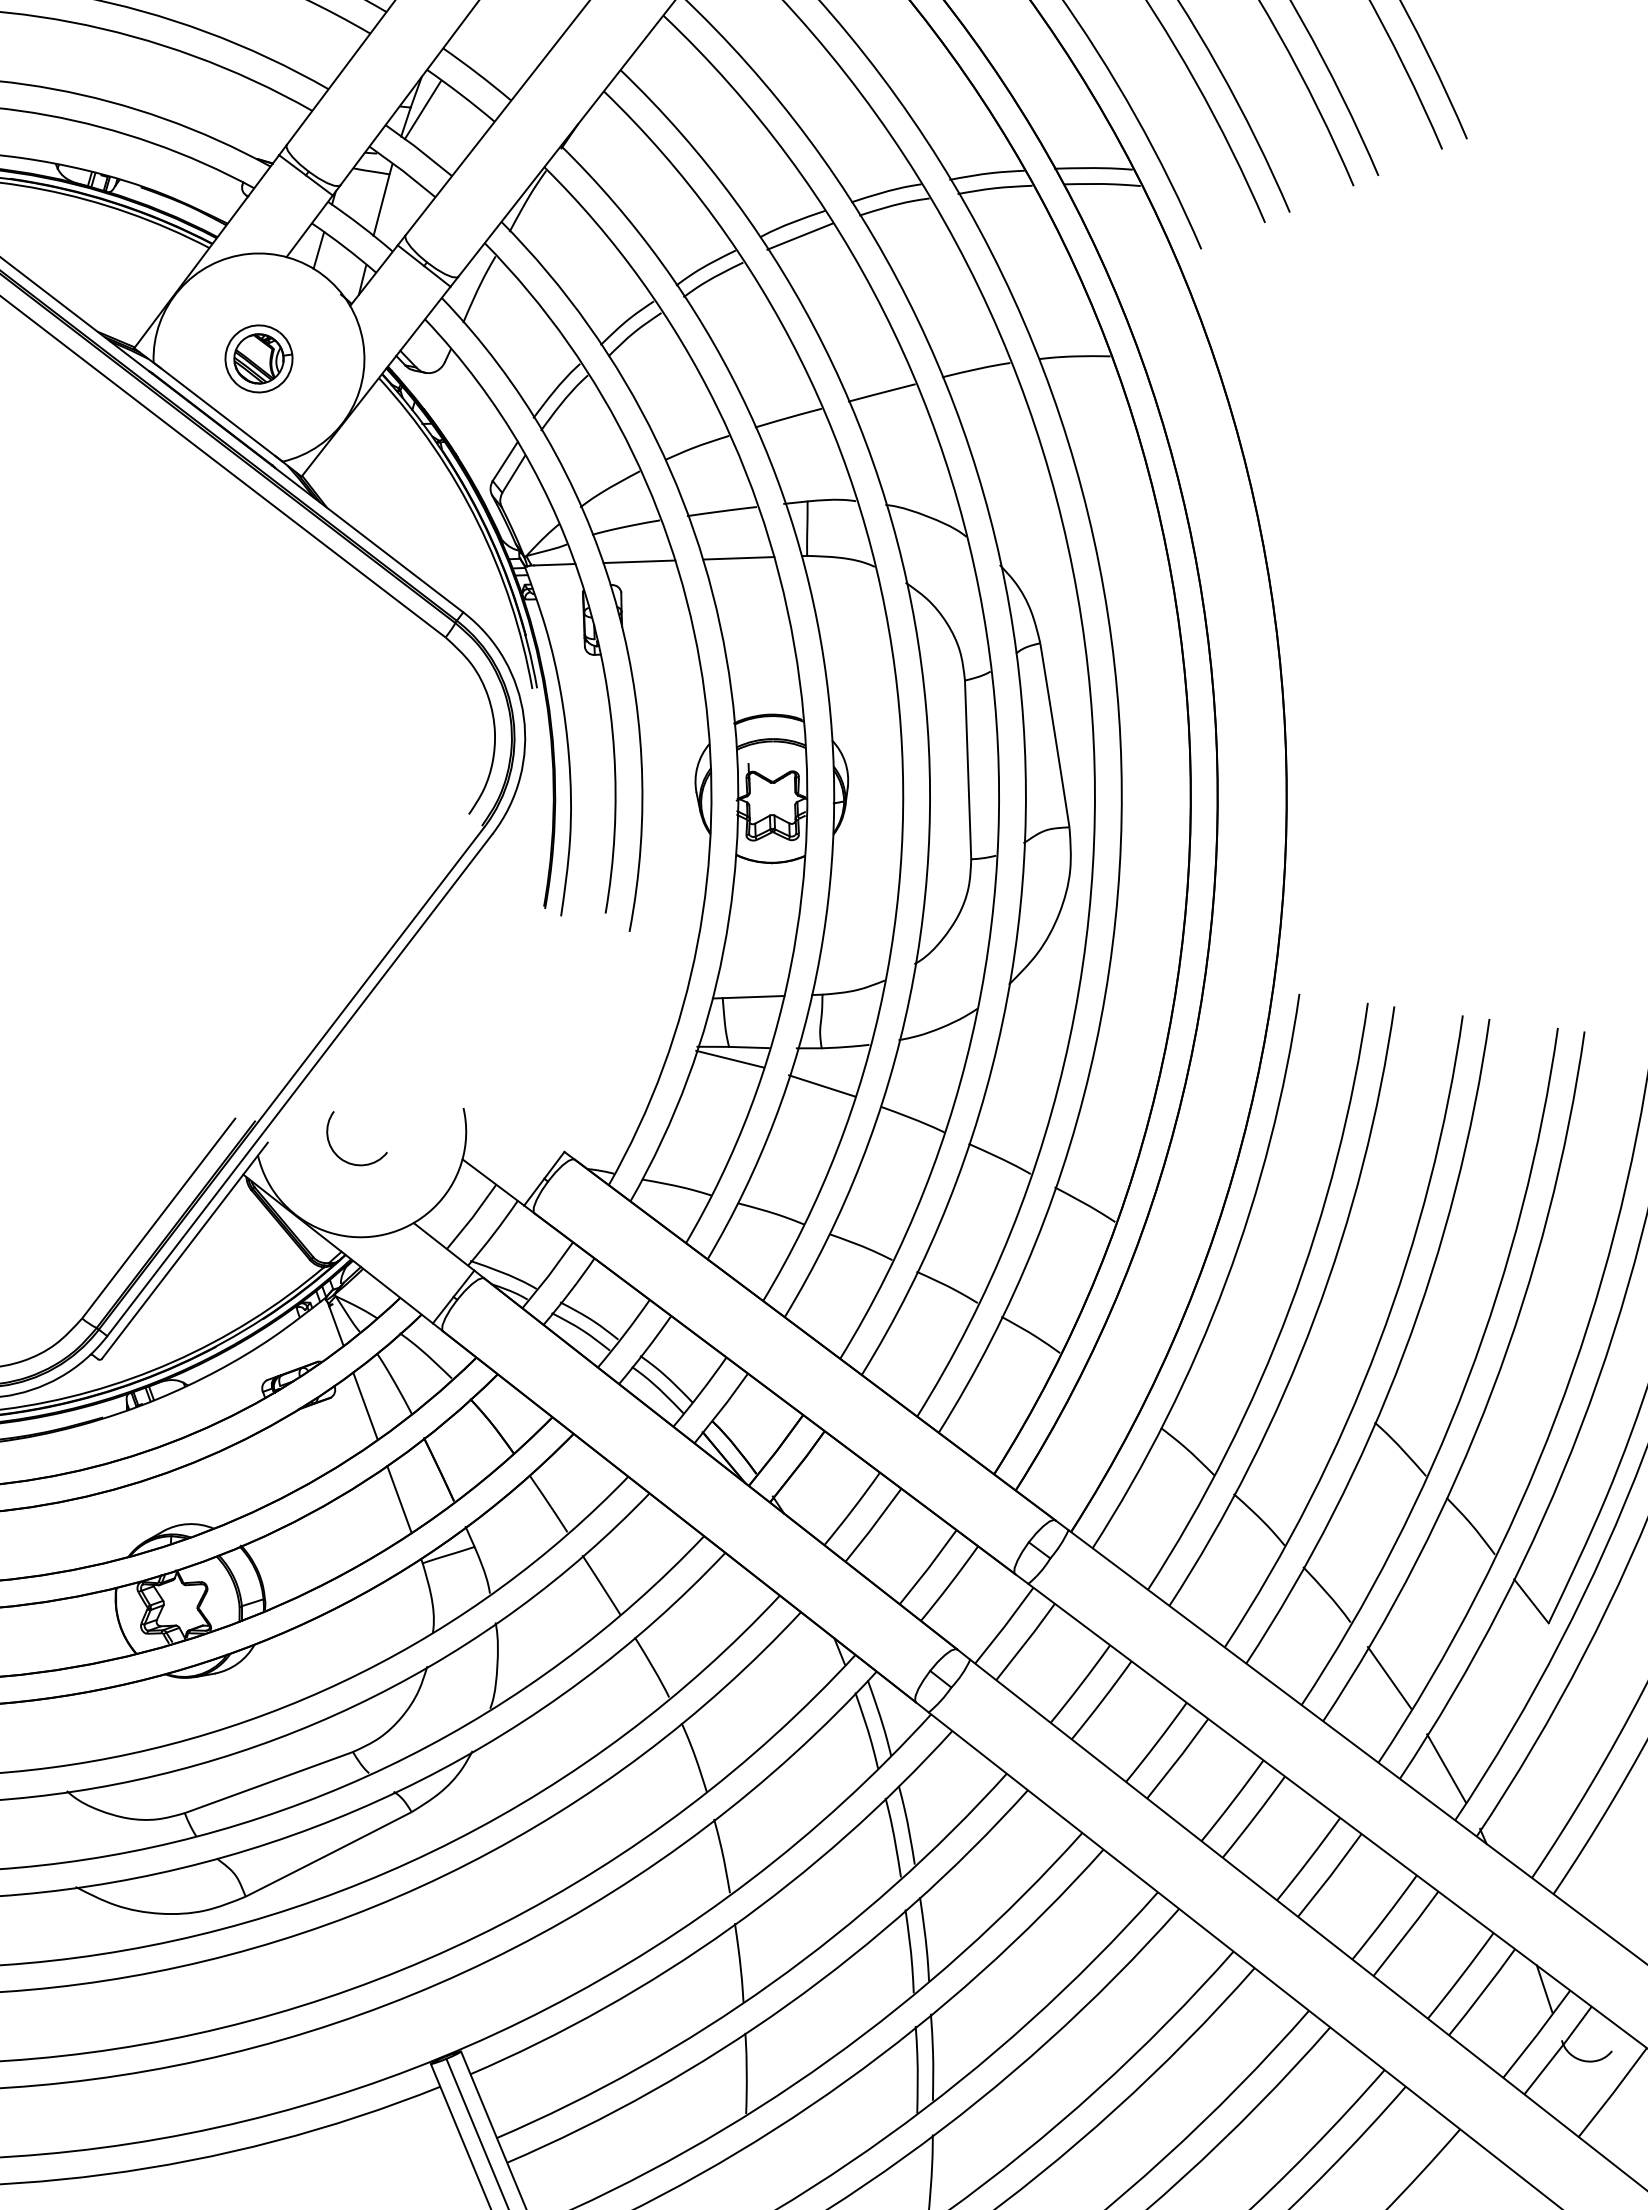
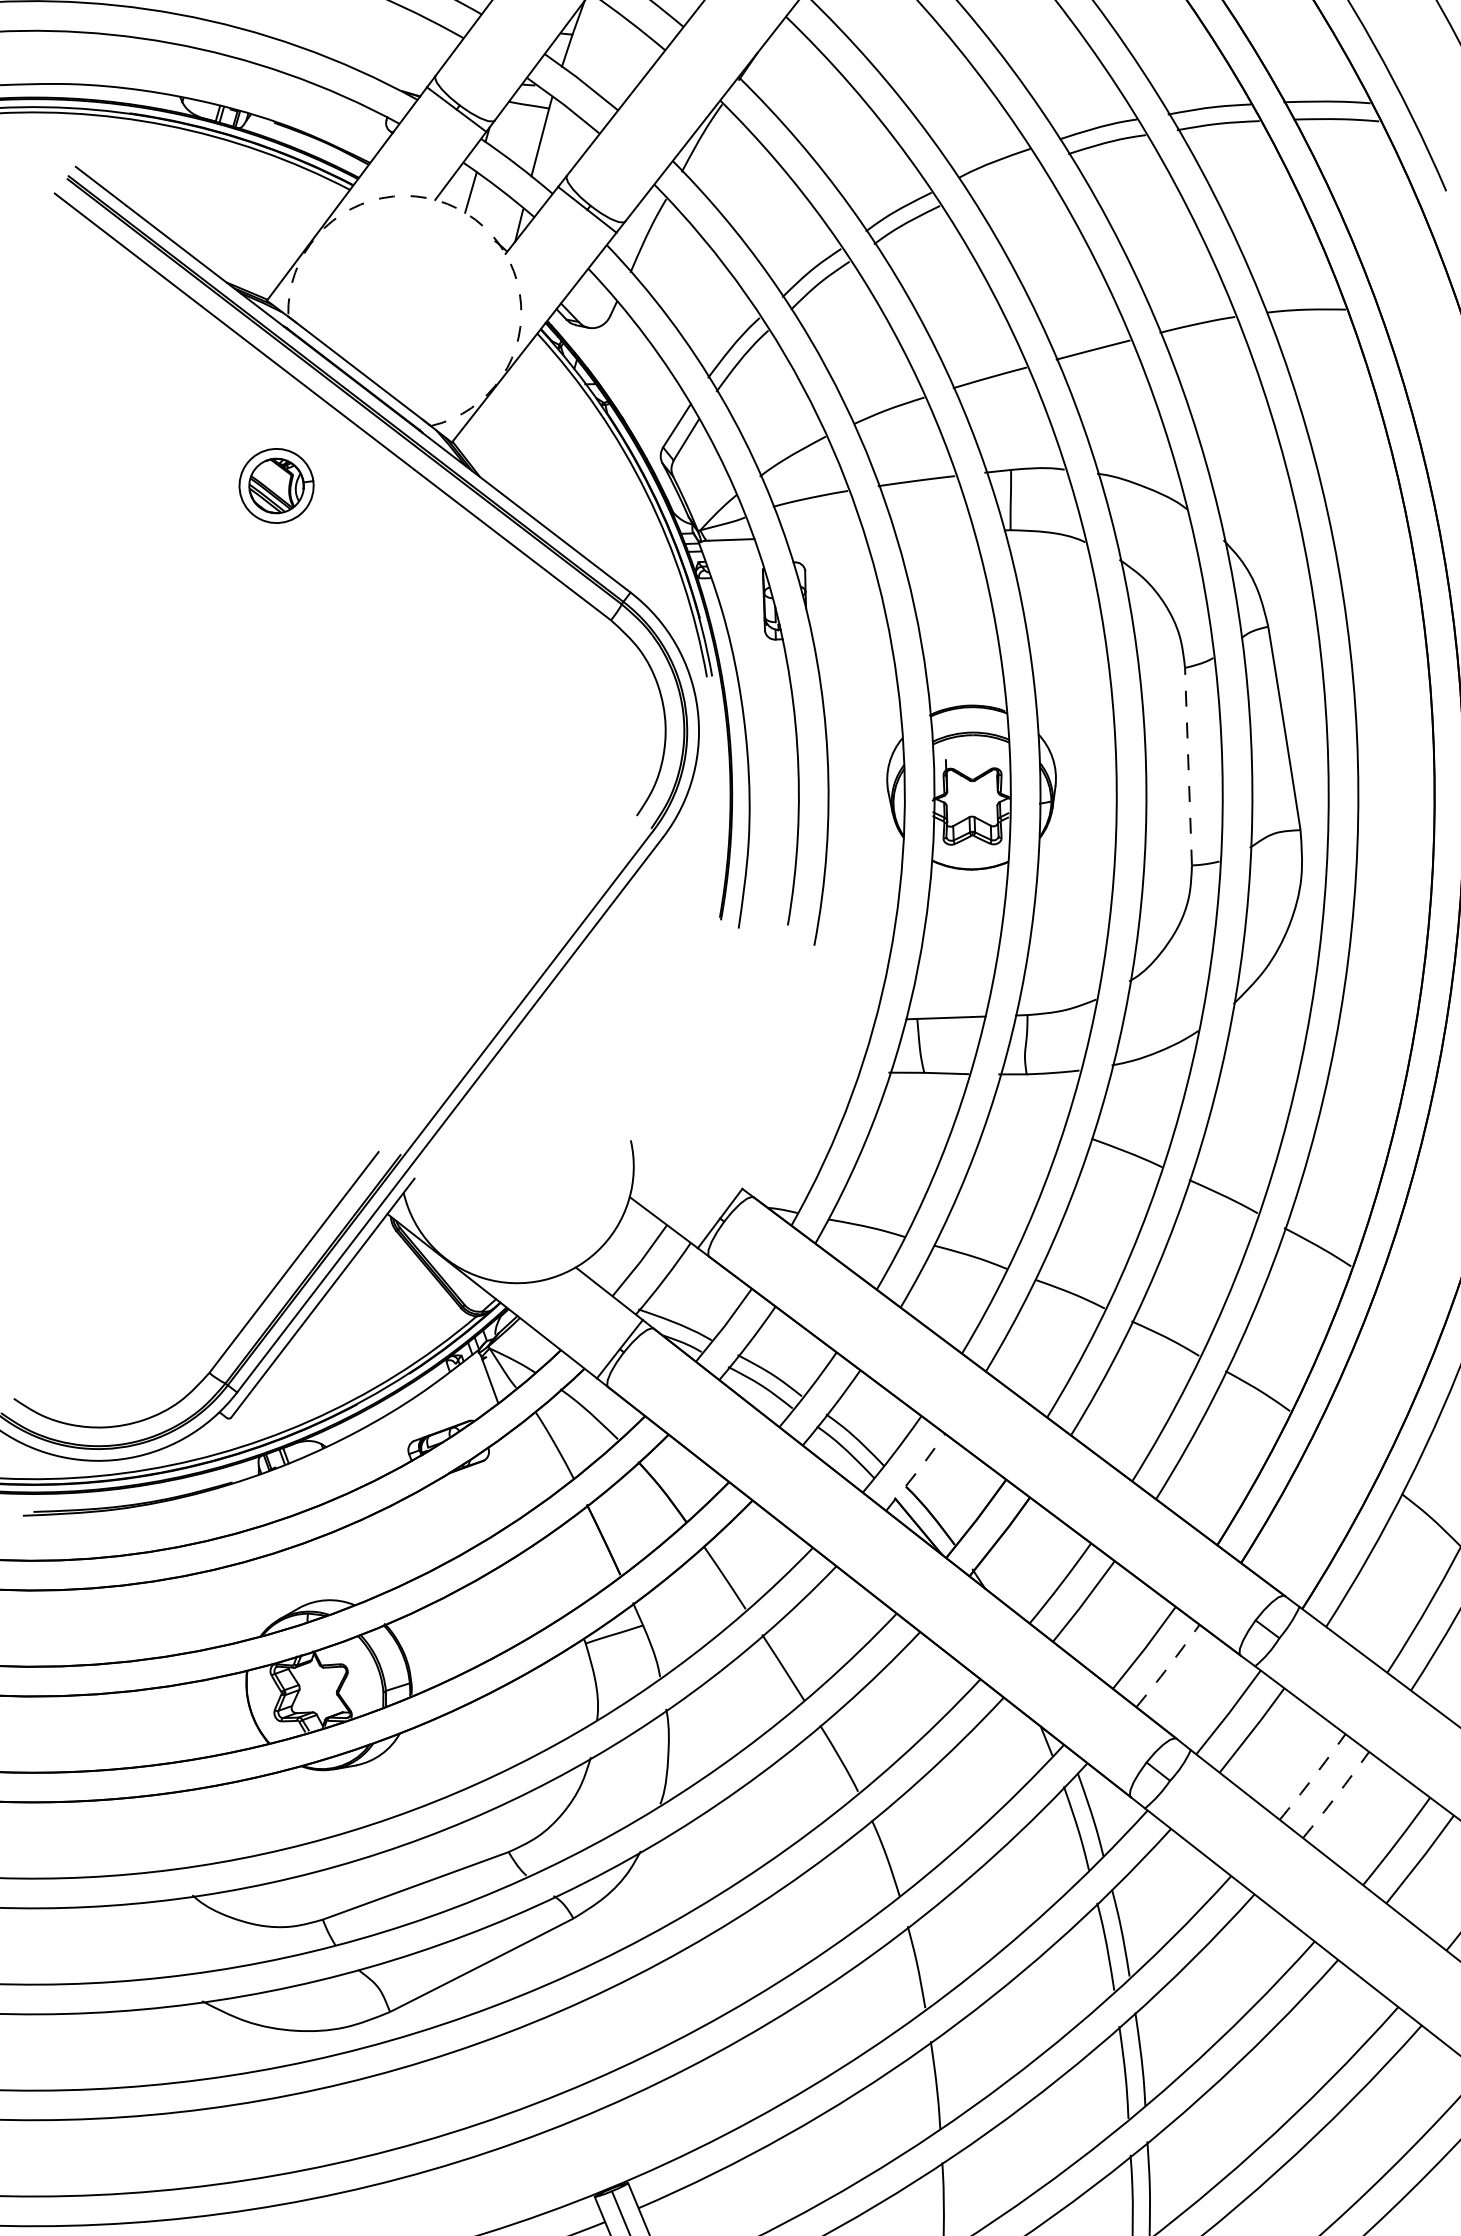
line: (422, 110) -> (585, 37), removed
line: (799, 236) -> (1002, 177), removed
arc: (323, 275) -> (476, 220), solid -> dashed
part: (258, 358) -> (276, 485), moved
line: (738, 558) -> (934, 533), removed
line: (639, 561) -> (825, 536), removed
line: (968, 769) -> (1188, 766), solid -> dashed
line: (729, 1058) -> (924, 1085), removed
line: (822, 1085) -> (1027, 1115), removed
arc: (342, 1158) -> (497, 1196), removed
line: (365, 1406) -> (522, 1470), removed
line: (722, 1408) -> (917, 1472), solid -> dashed
line: (399, 1499) -> (560, 1573), removed
arc: (950, 1584) -> (1169, 1666), solid -> dashed
arc: (1081, 1684) -> (1313, 1777), solid -> dashed
arc: (1102, 1700) -> (1337, 1795), solid -> dashed

